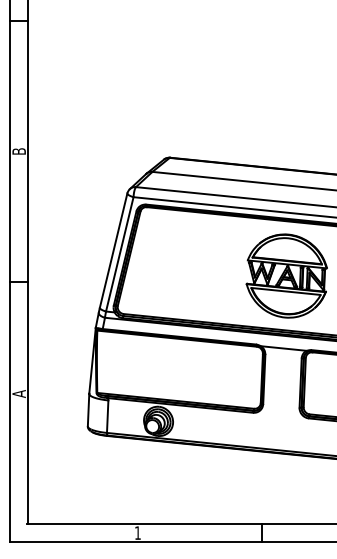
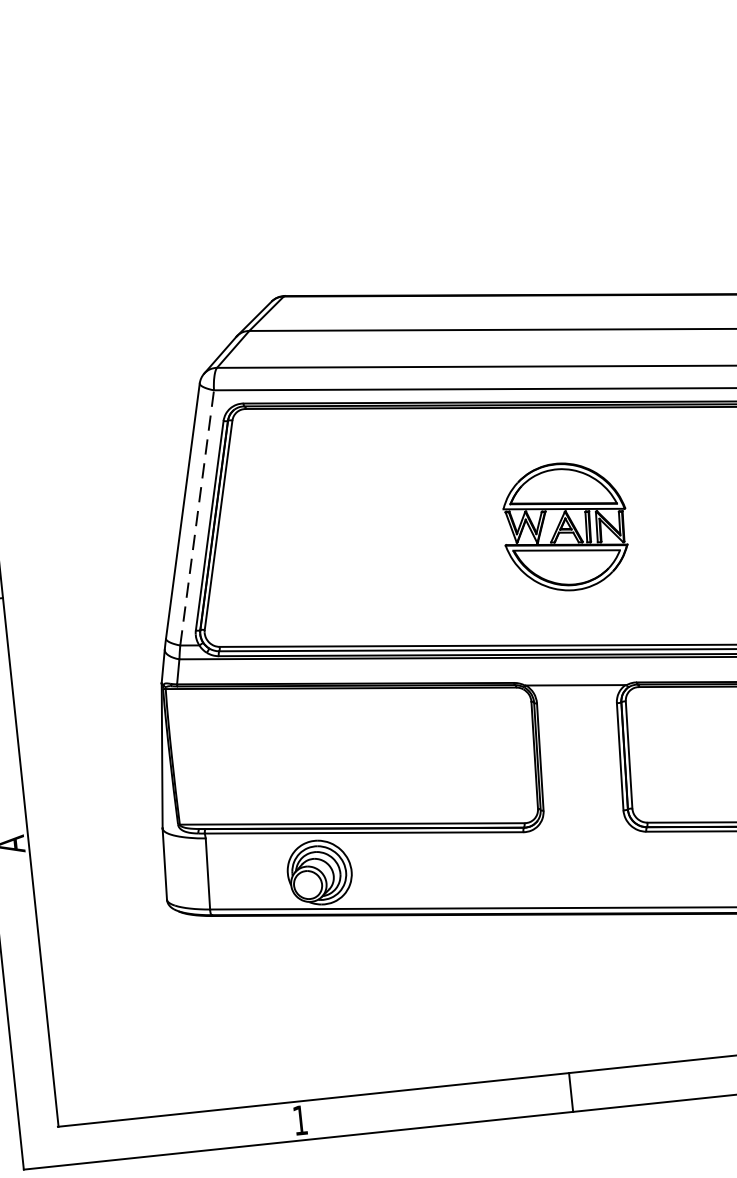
line: (119, 254) -> (196, 518), solid -> dashed
part: (286, 275) -> (564, 525), size x0.7

